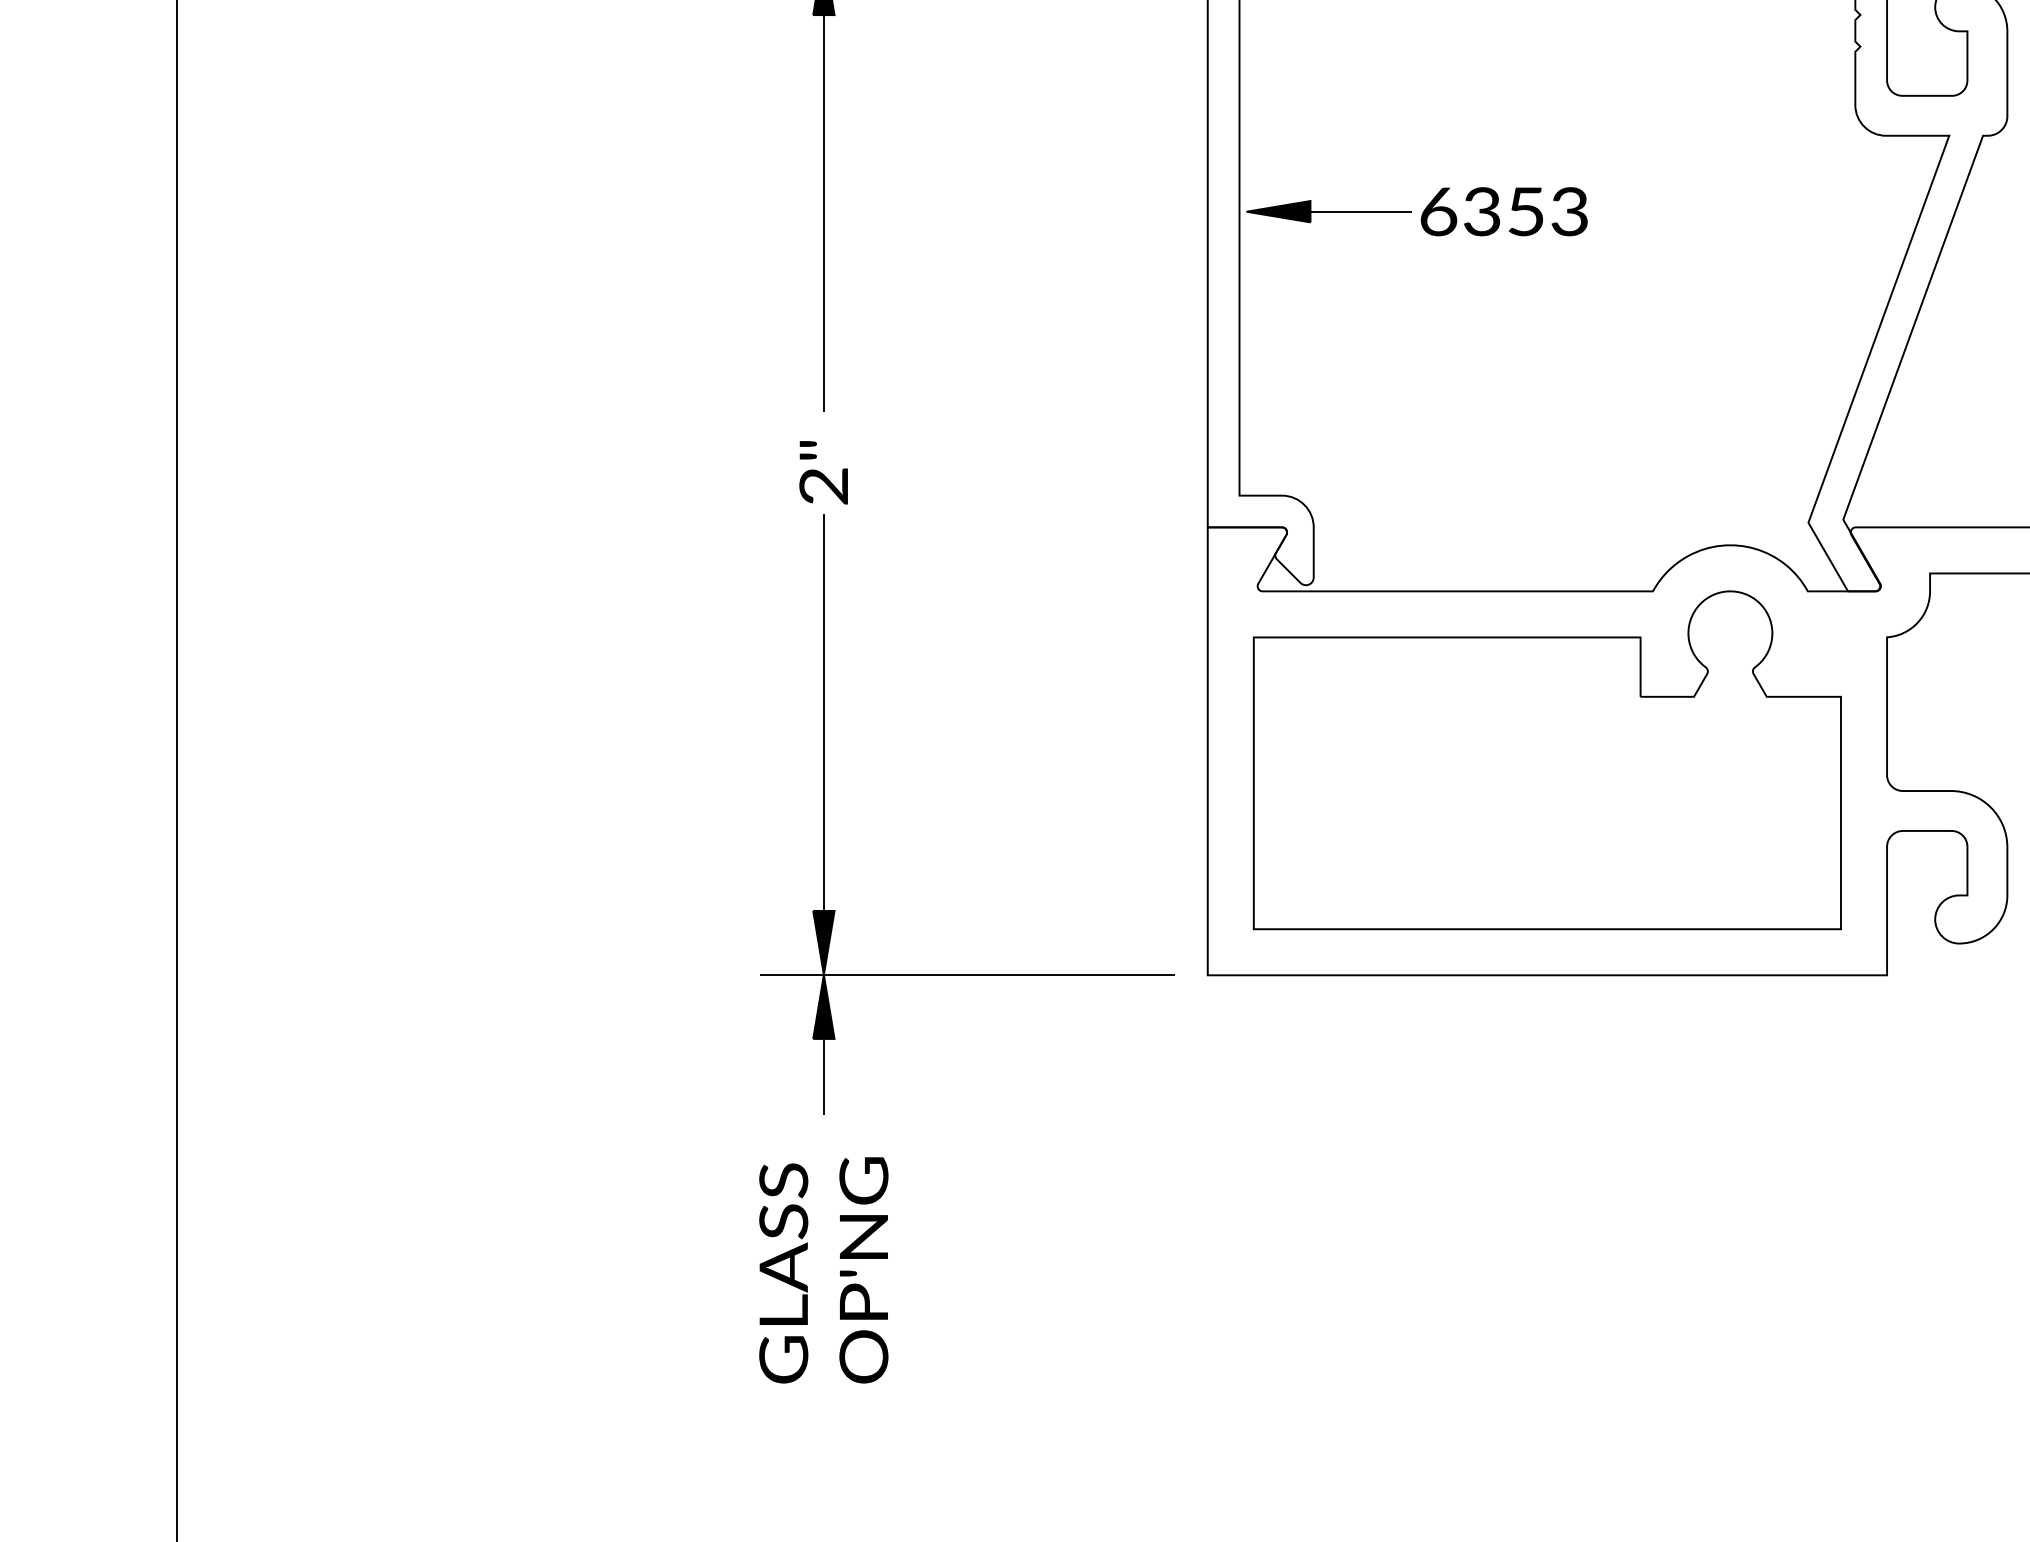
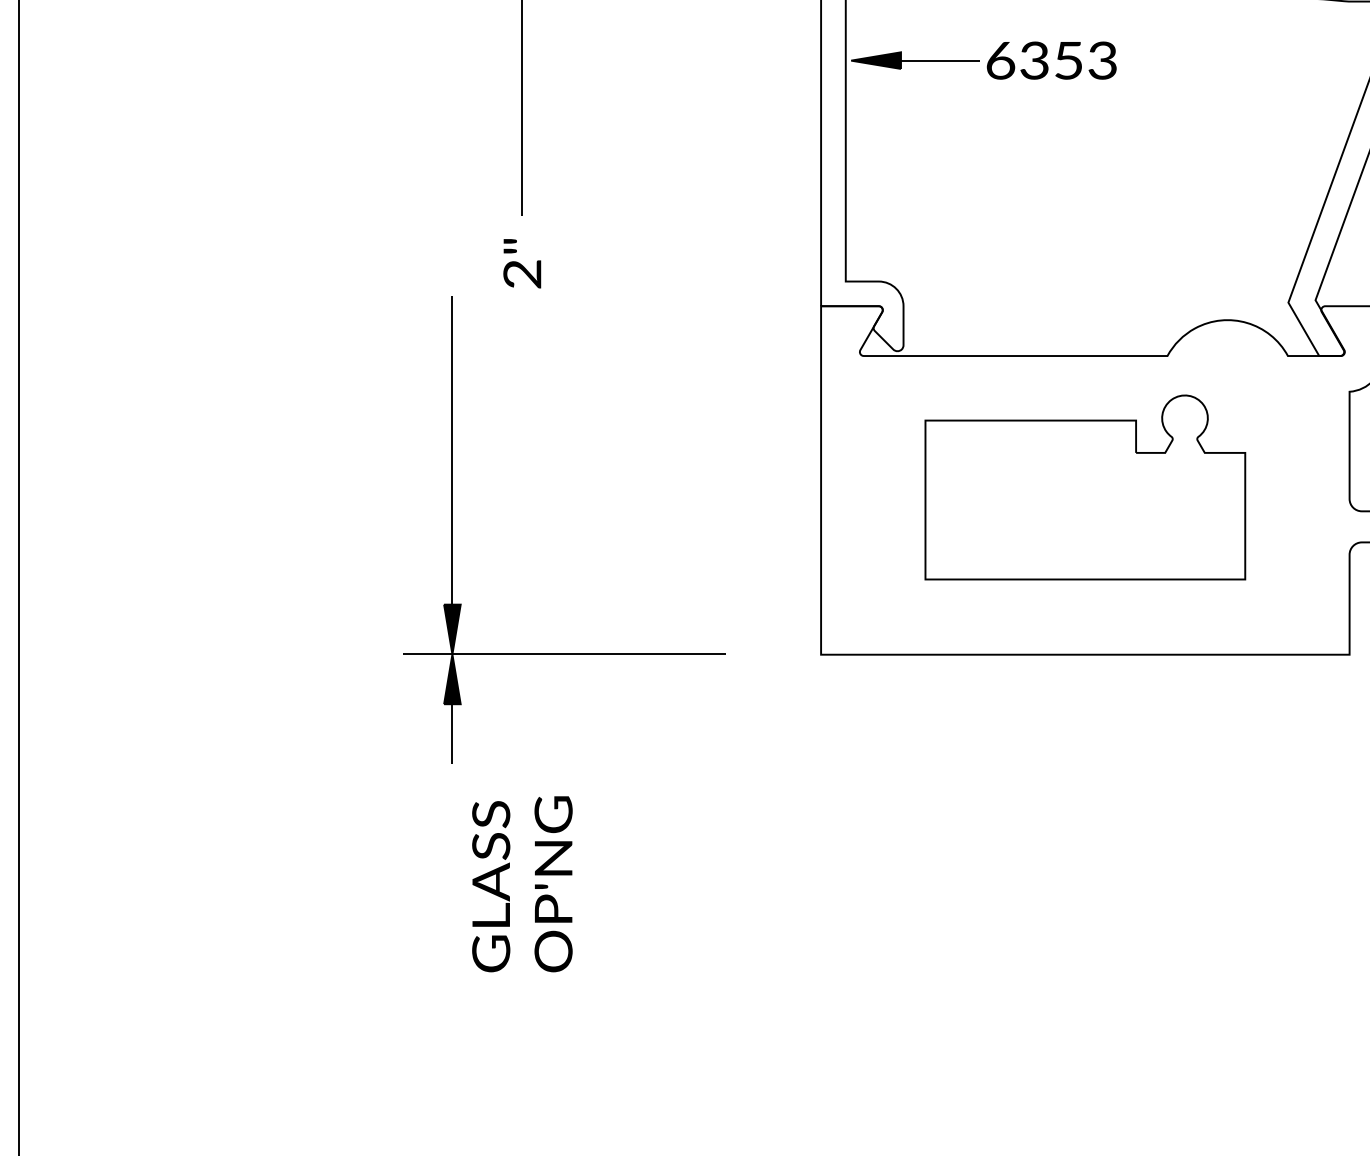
part: (1547, 760) -> (1085, 487), size x0.7
part: (824, 814) -> (452, 529), moved

